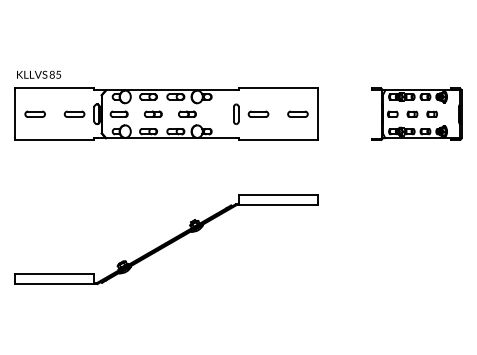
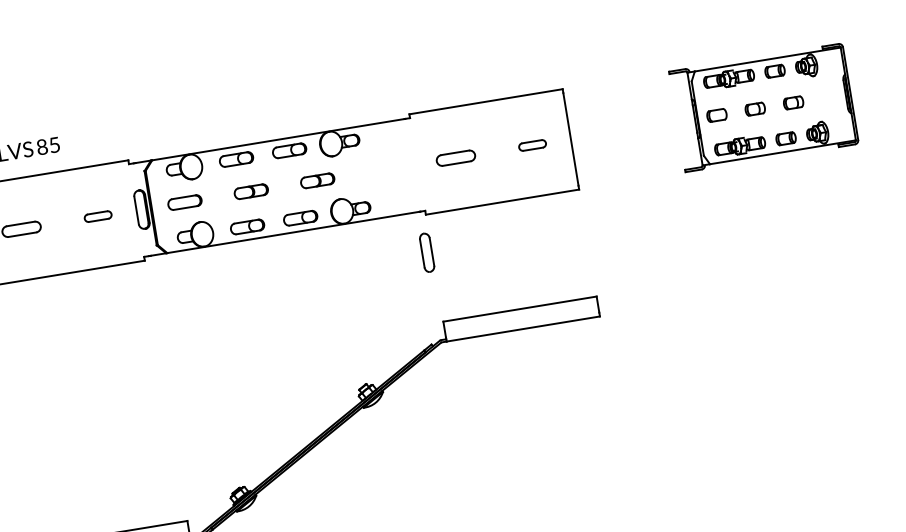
part: (74, 113) -> (97, 215), size x0.7
part: (236, 113) -> (427, 251), moved
part: (297, 113) -> (531, 144), size x0.7

